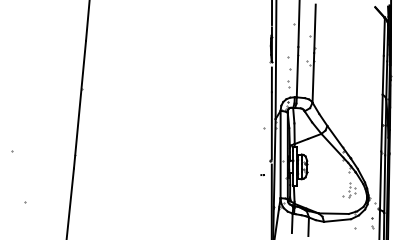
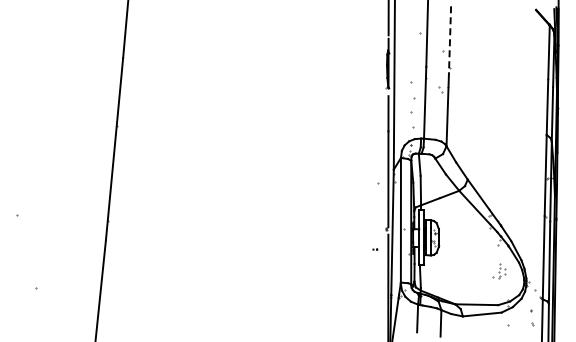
line: (314, 28) -> (449, 40), solid -> dashed
part: (288, 83) -> (412, 119), size x1.6
part: (349, 190) -> (499, 271), size x0.7

